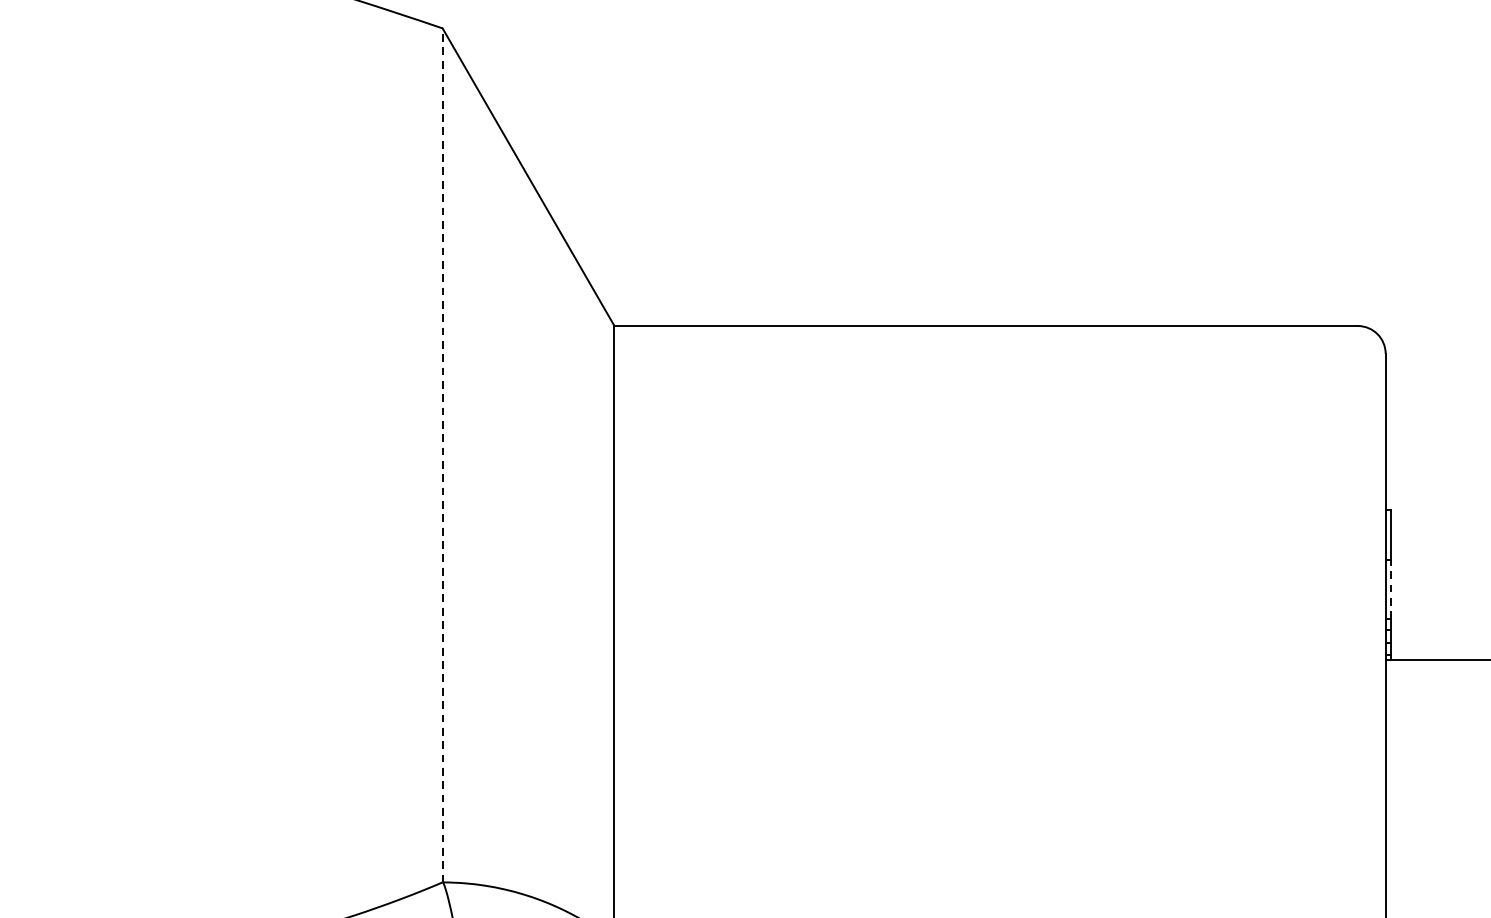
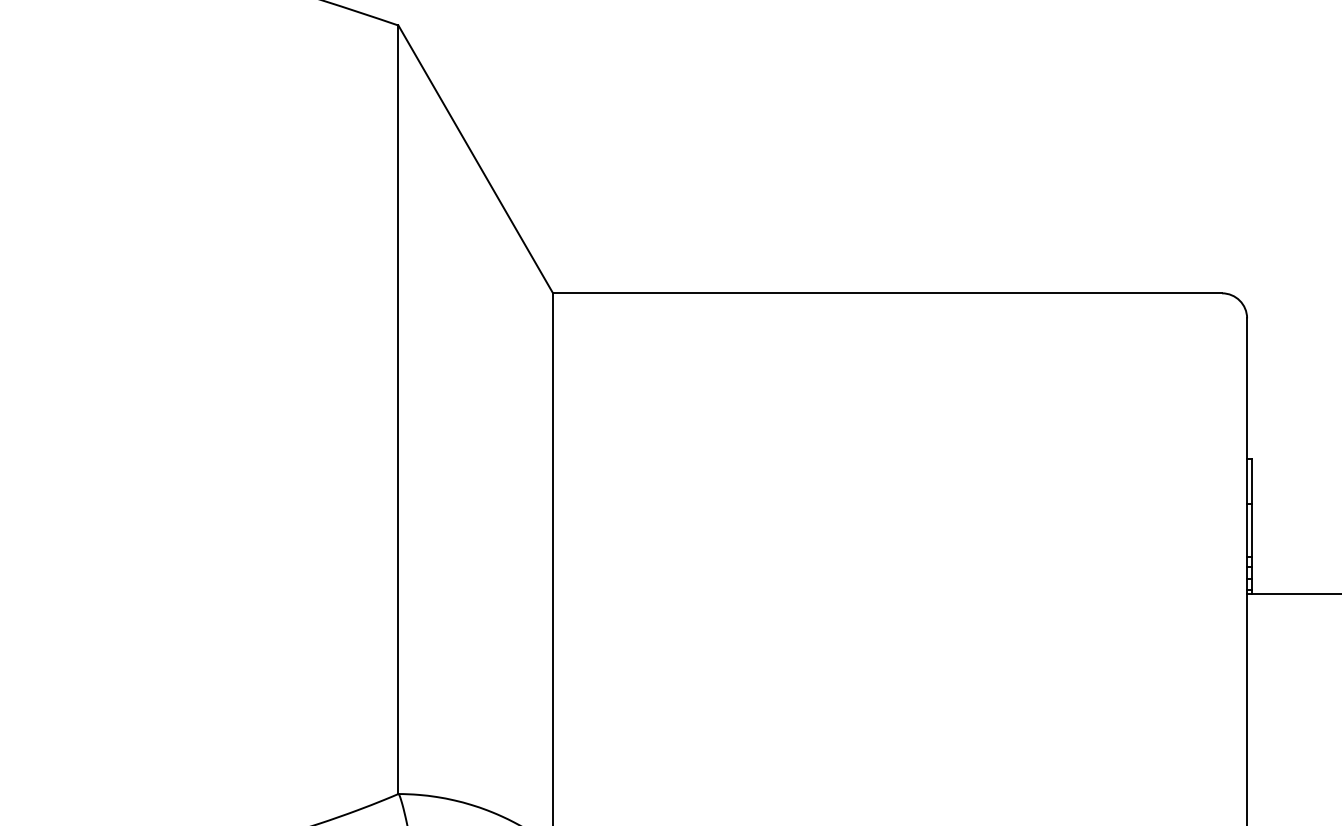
line: (442, 455) -> (398, 409), dashed -> solid
line: (1391, 589) -> (1252, 530), dashed -> solid

